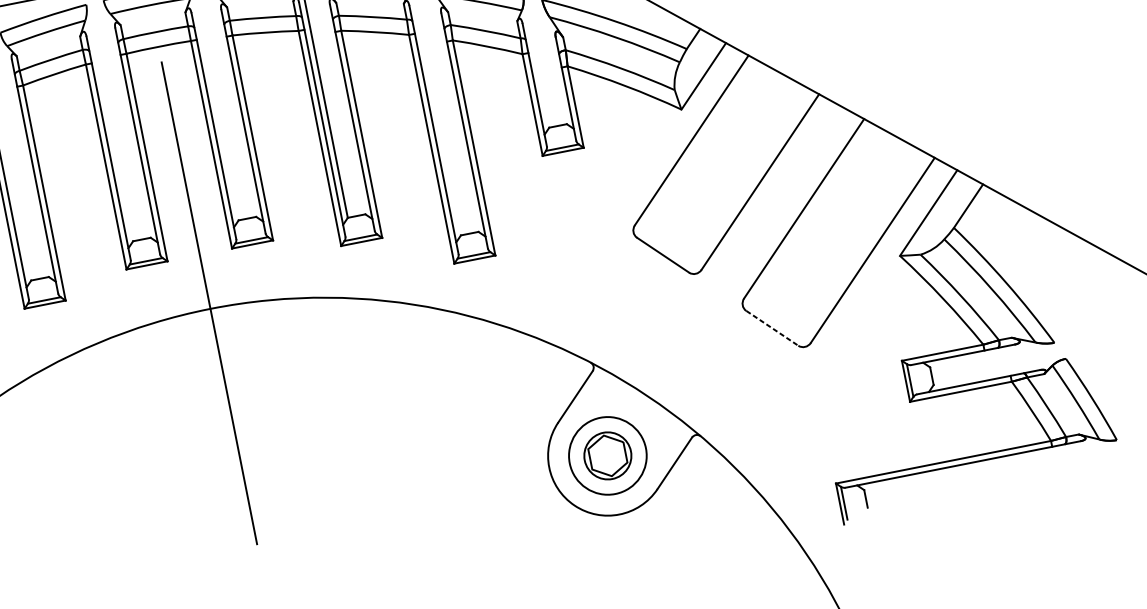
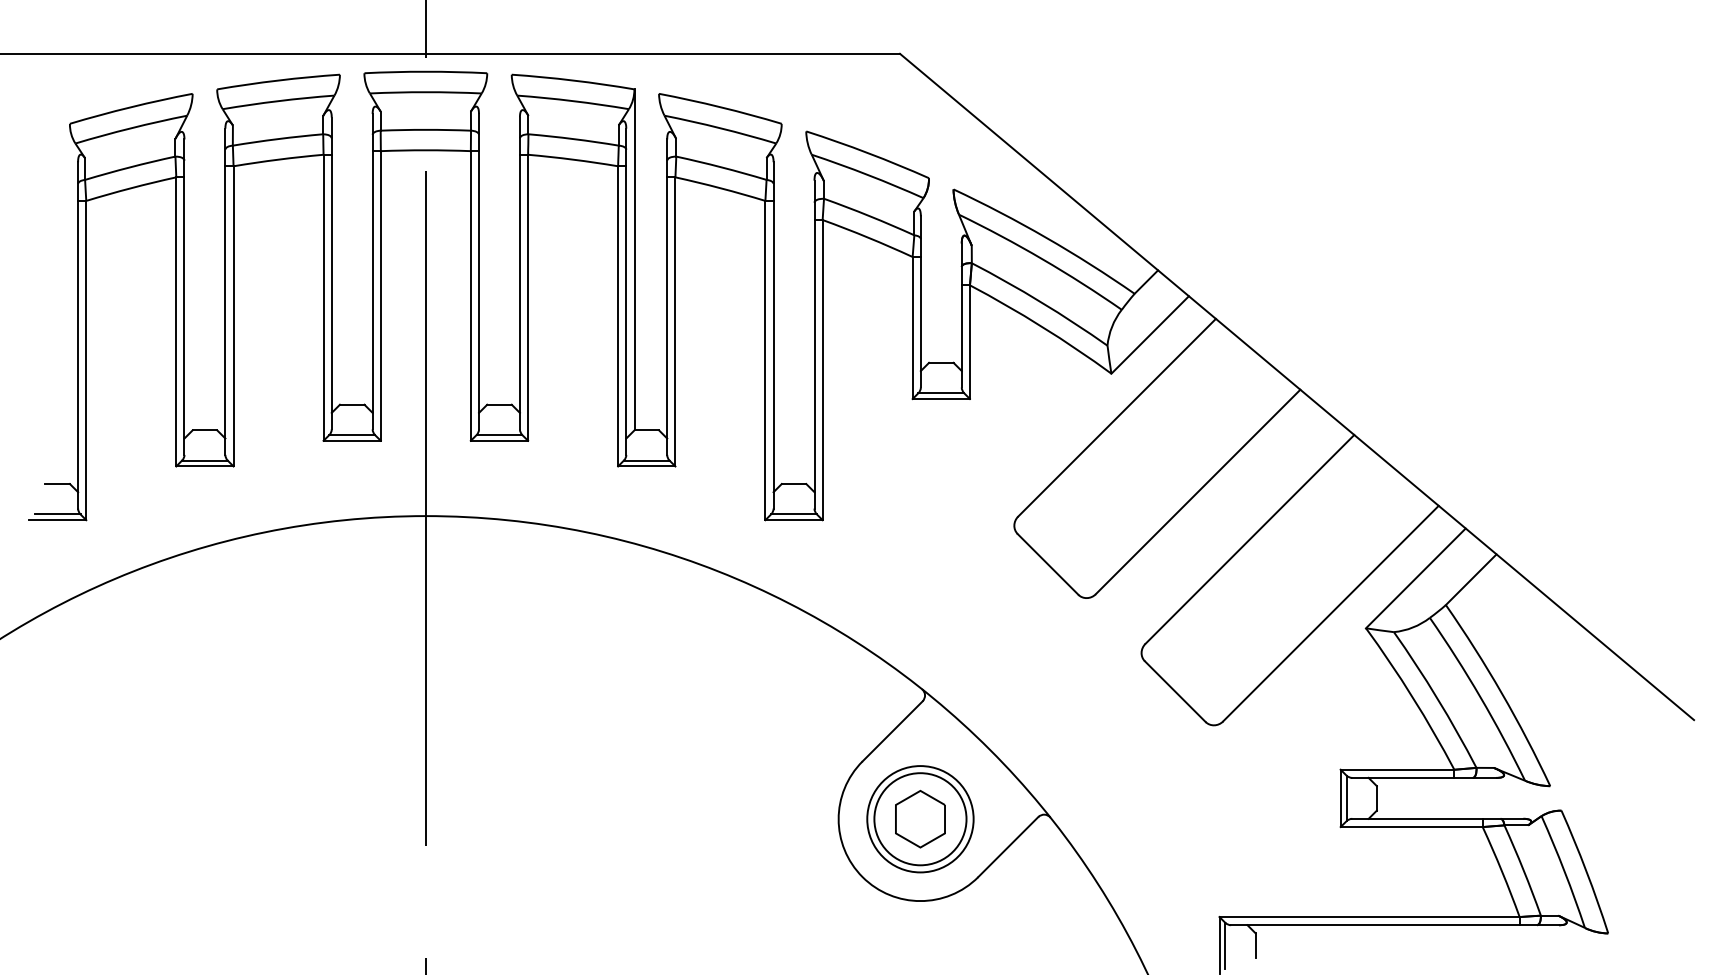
line: (772, 328) -> (1175, 691), dashed -> solid
circle: (607, 456) -> (920, 819), size x1.43

